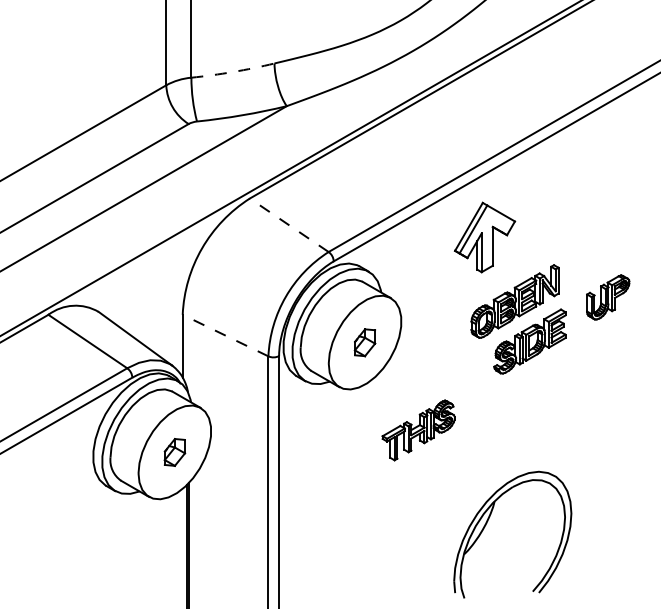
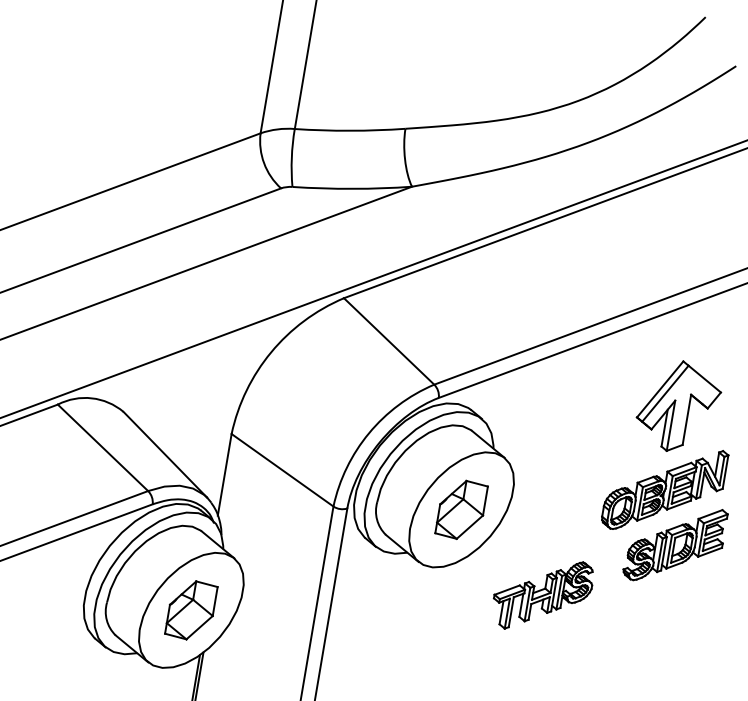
arc: (233, 72) -> (350, 131), dashed -> solid
line: (289, 225) -> (389, 341), dashed -> solid
part: (485, 237) -> (679, 406), moved
line: (225, 335) -> (282, 470), dashed -> solid
part: (364, 342) -> (460, 509), size x1.67
part: (418, 430) -> (542, 595), moved
part: (174, 452) -> (190, 610), size x1.67

